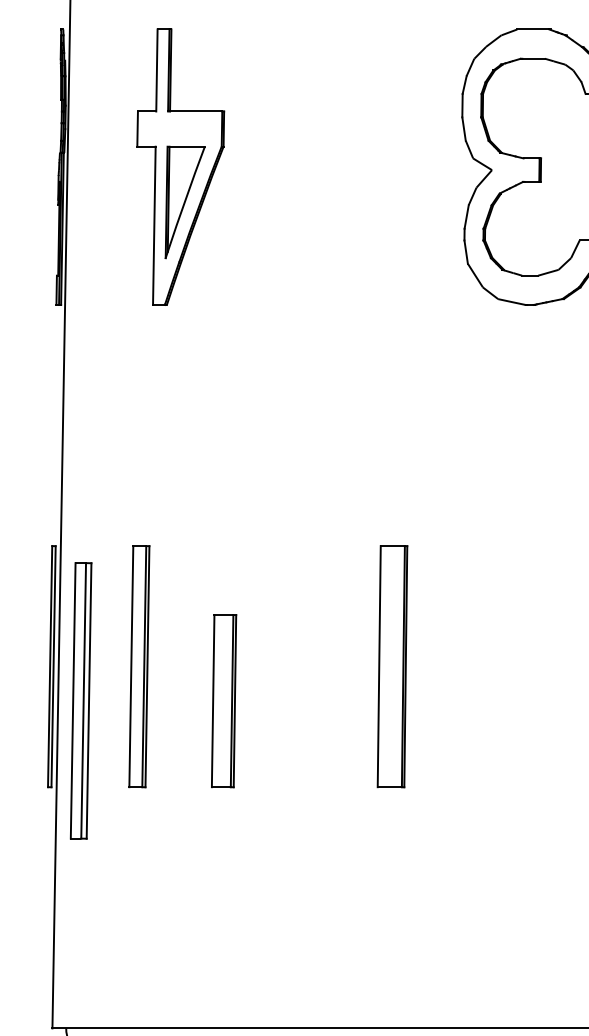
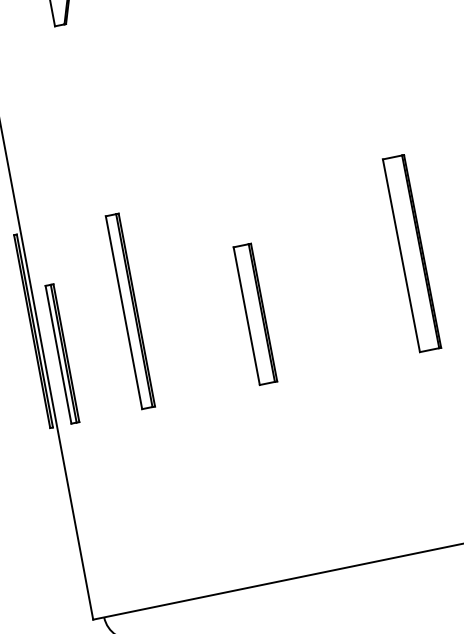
part: (139, 666) -> (130, 311), moved
part: (392, 666) -> (411, 253), moved
part: (80, 701) -> (62, 354), size x0.62
part: (224, 701) -> (255, 314), moved

